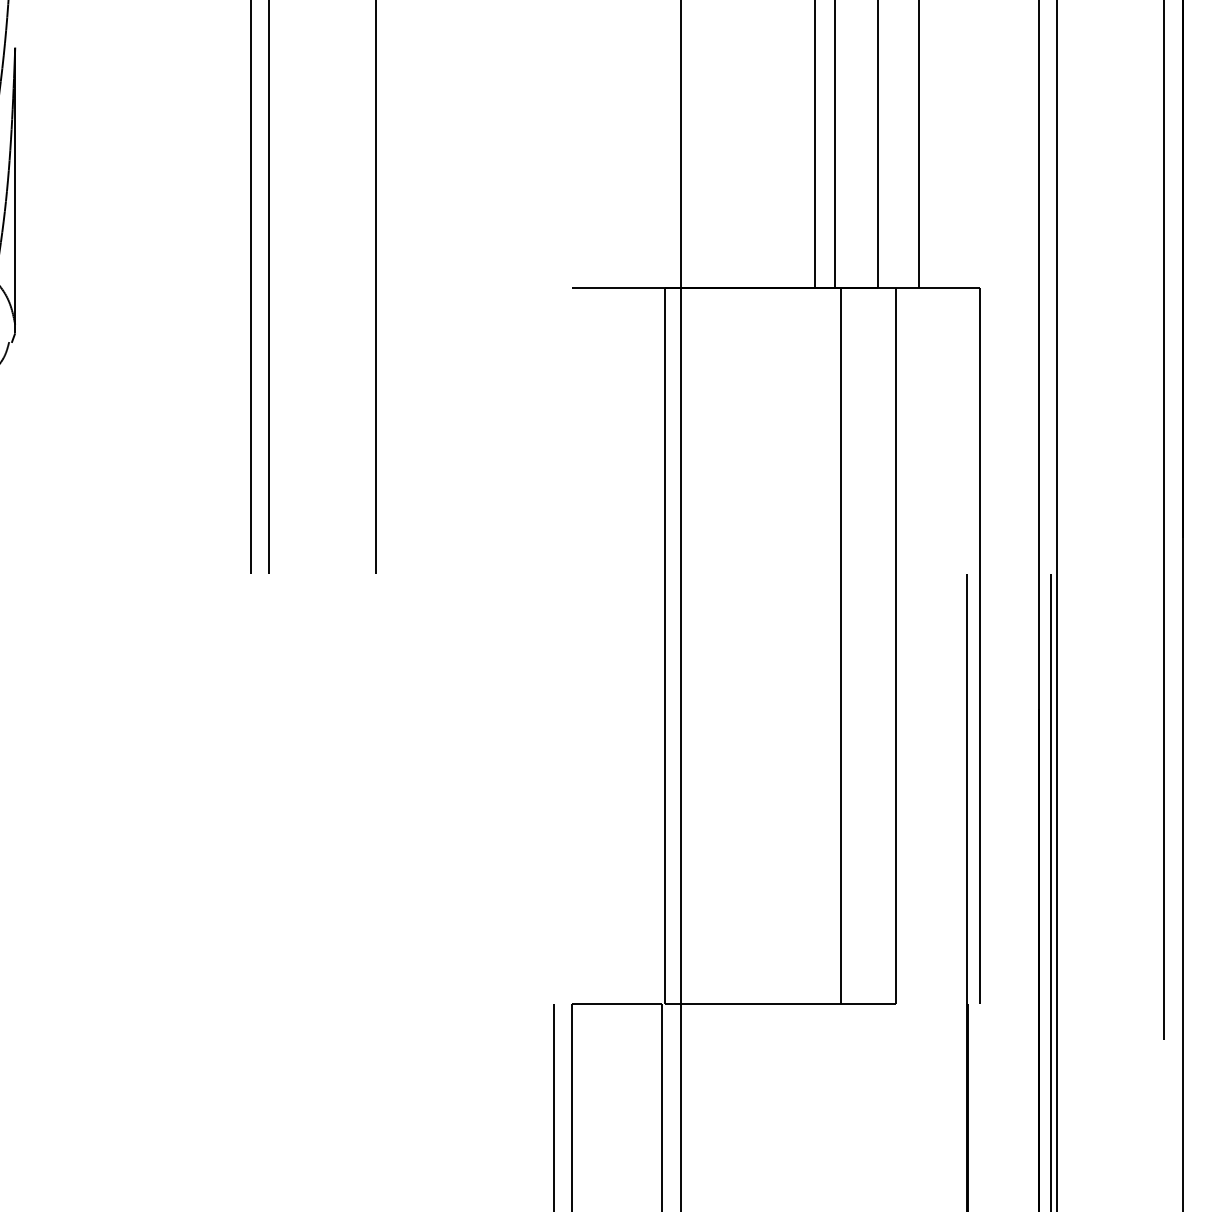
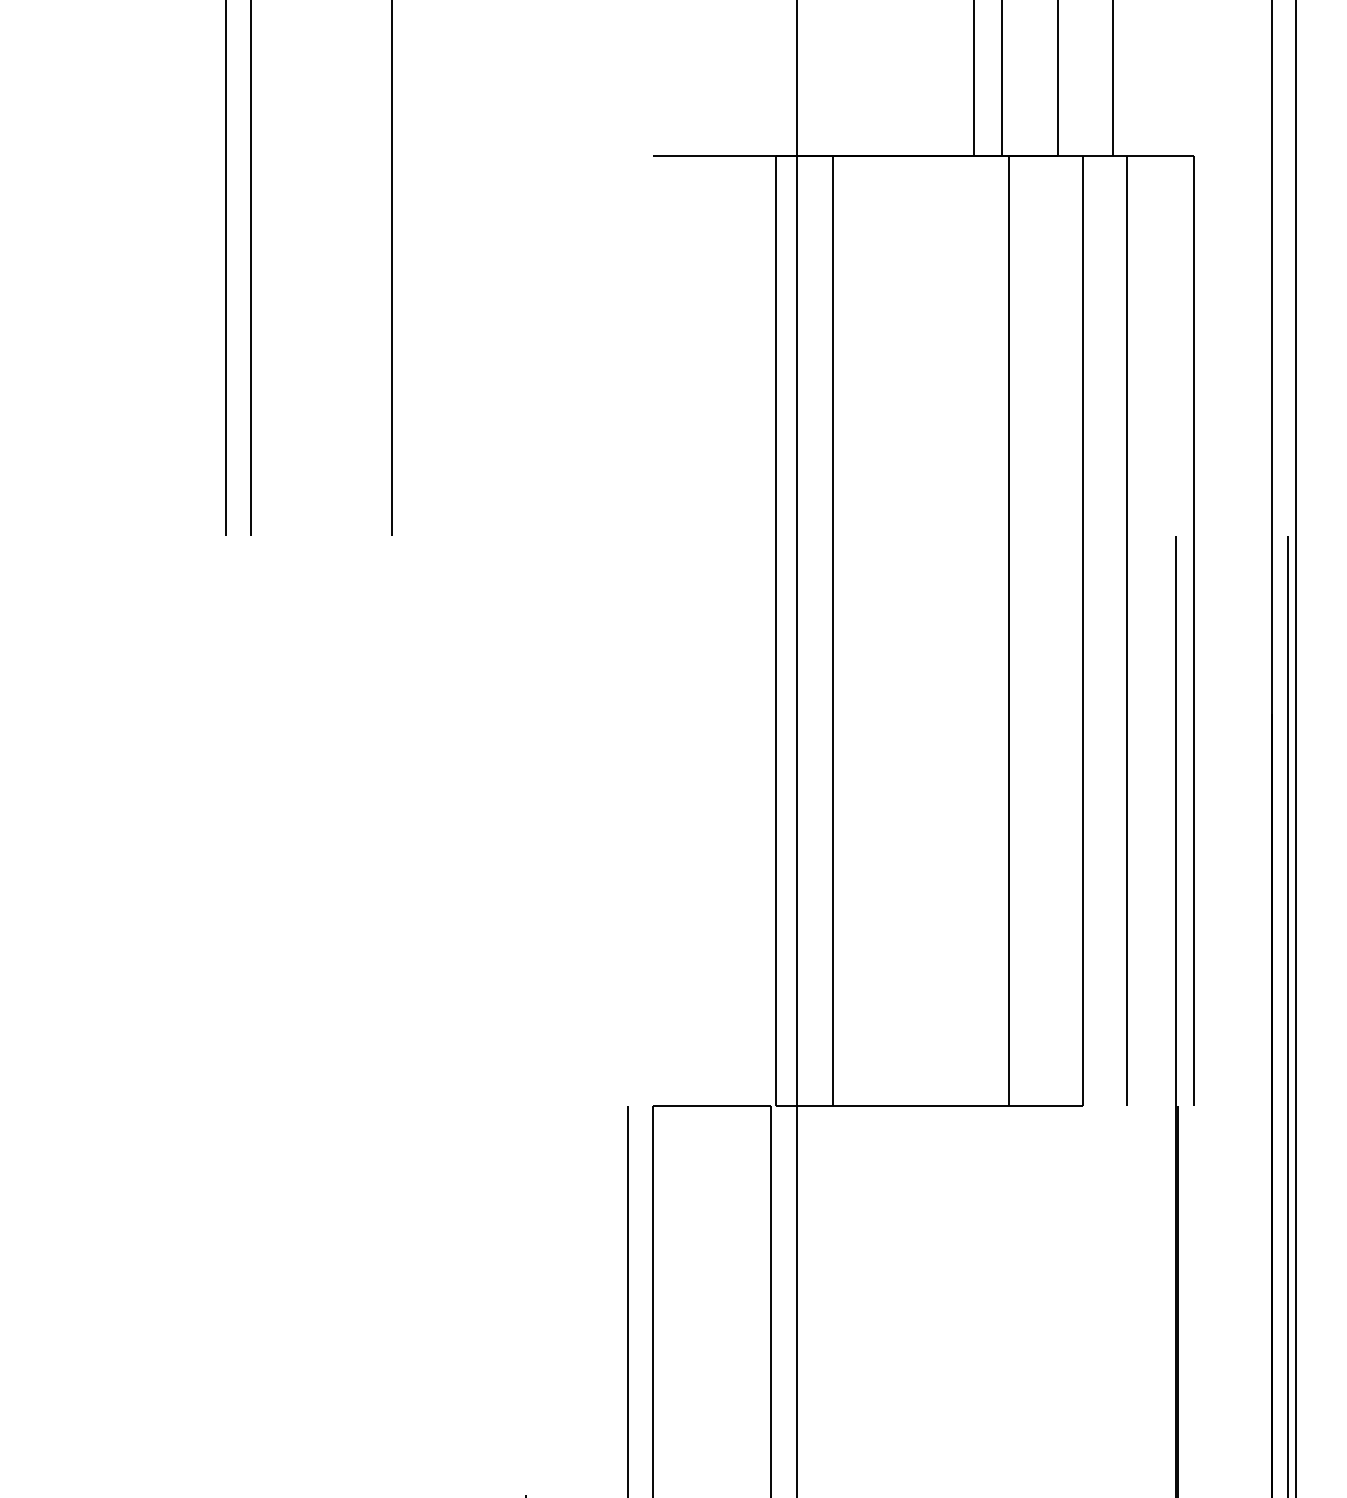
line: (708, 645) -> (833, 630), added
line: (930, 645) -> (1127, 630), added

